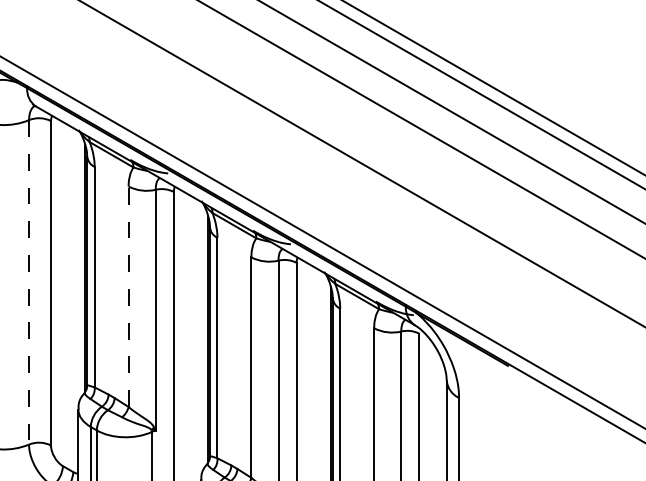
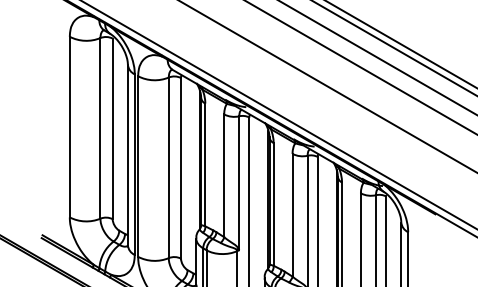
line: (28, 283) -> (168, 168), dashed -> solid
line: (129, 296) -> (224, 175), dashed -> solid

